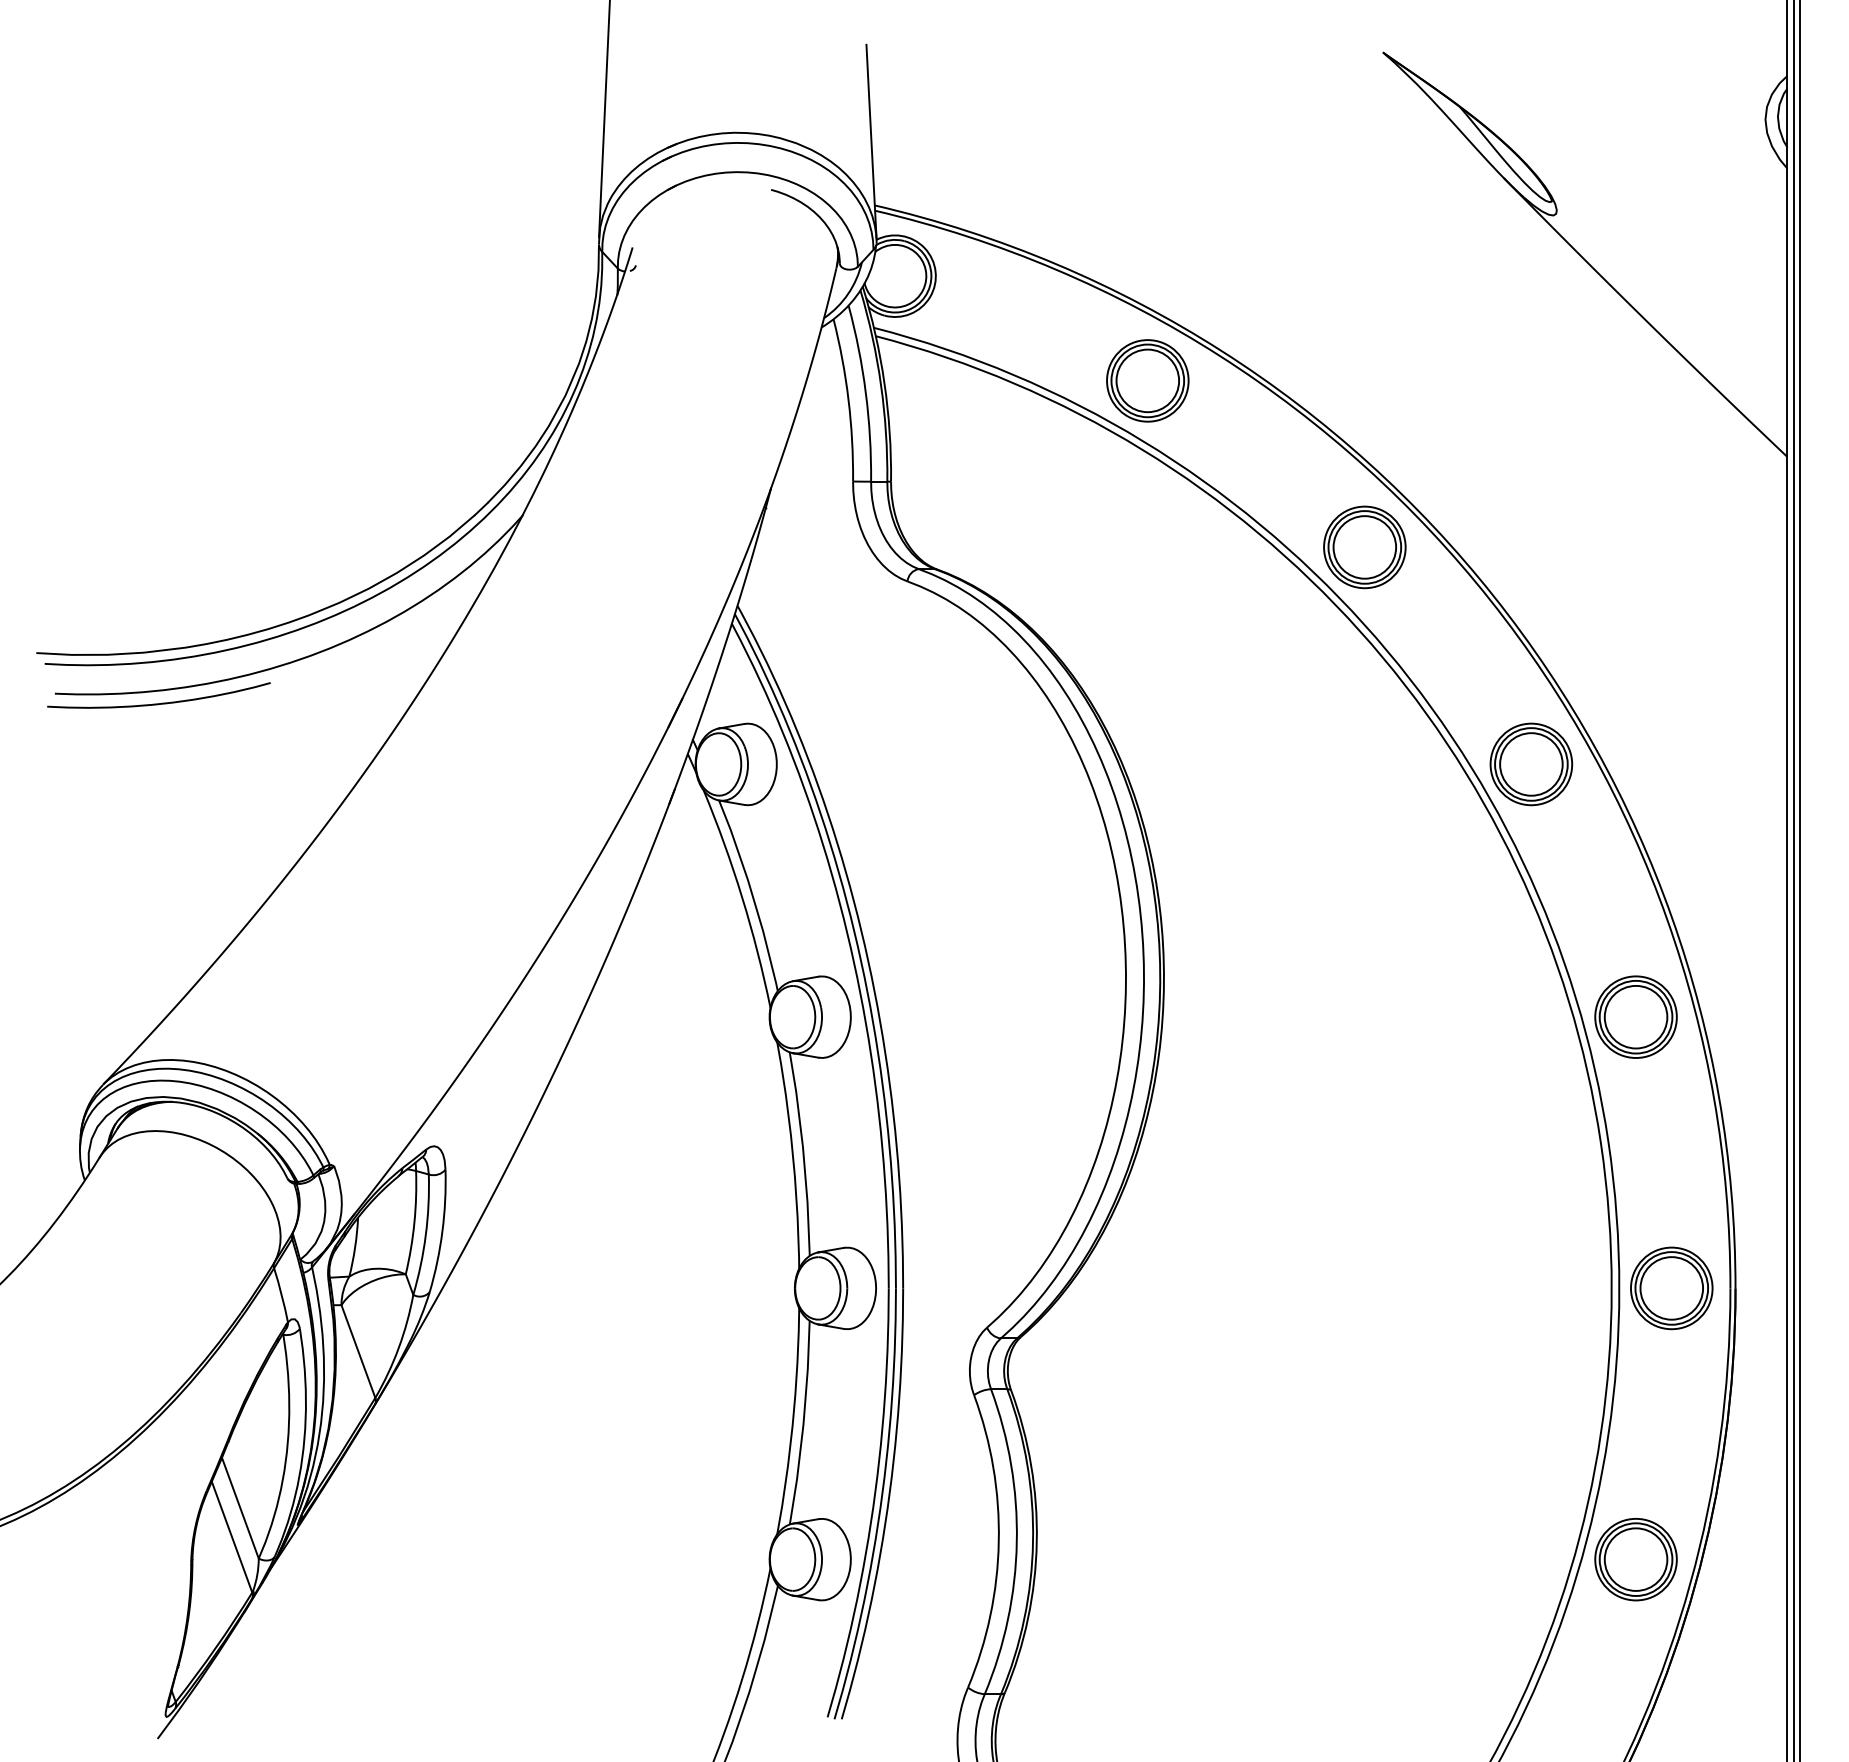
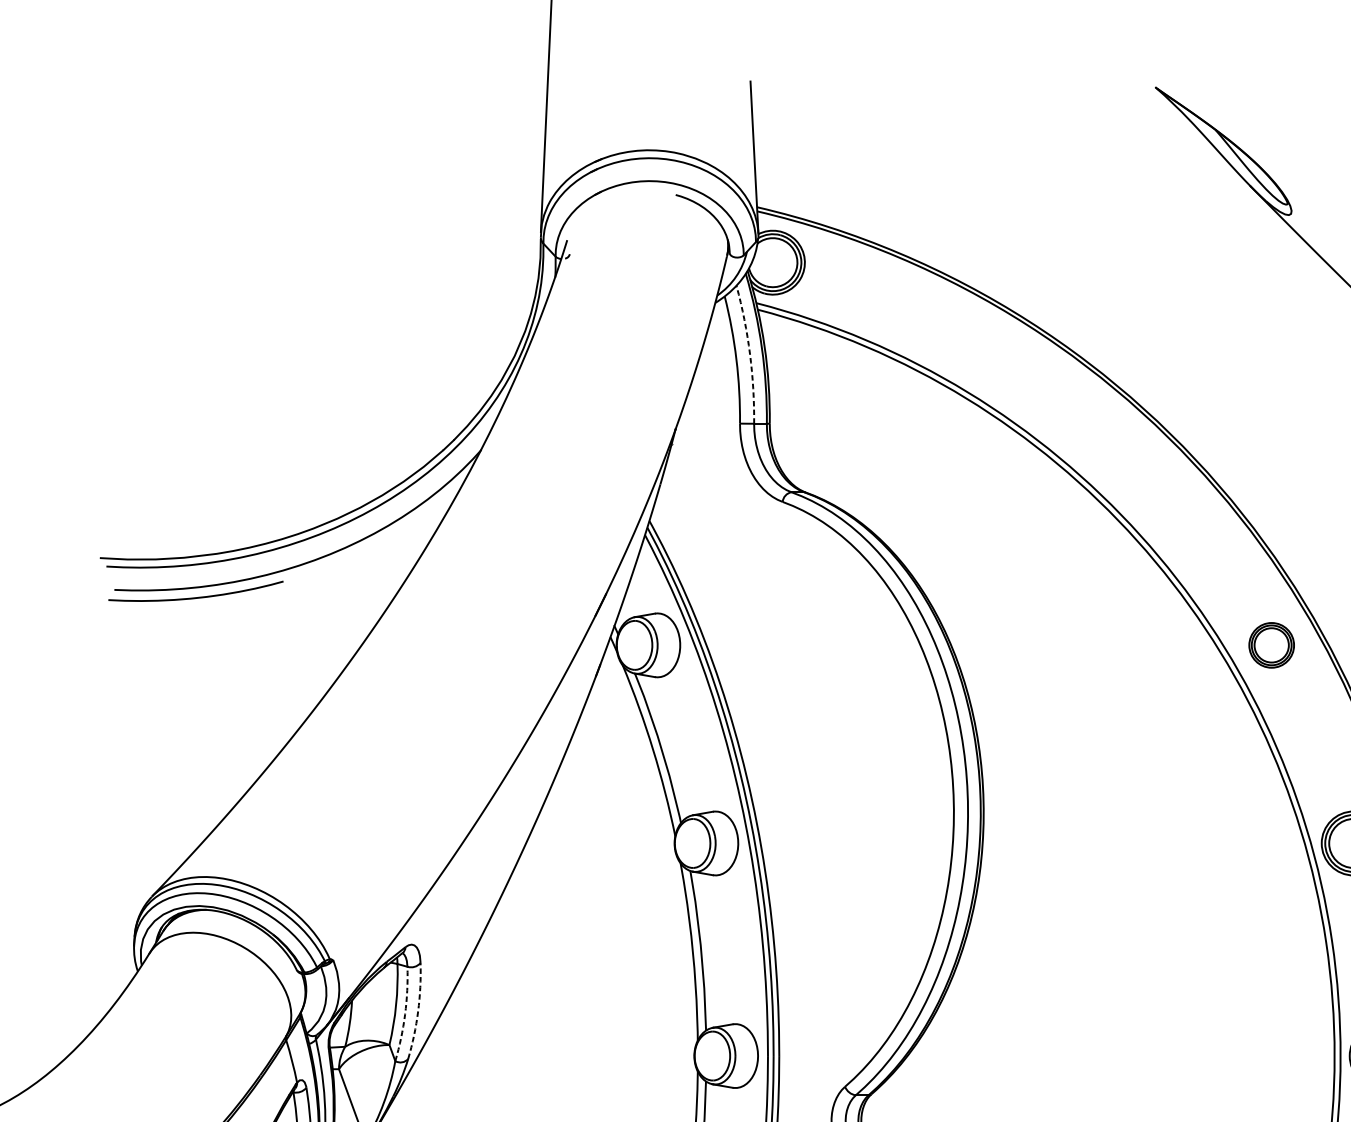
part: (1147, 380) -> (970, 344), removed
arc: (865, 392) -> (749, 353), solid -> dashed
part: (1364, 547) -> (1140, 475), removed
part: (1531, 764) -> (1271, 645), size x0.7
arc: (442, 1231) -> (418, 1011), solid -> dashed
arc: (425, 1235) -> (404, 1014), solid -> dashed

